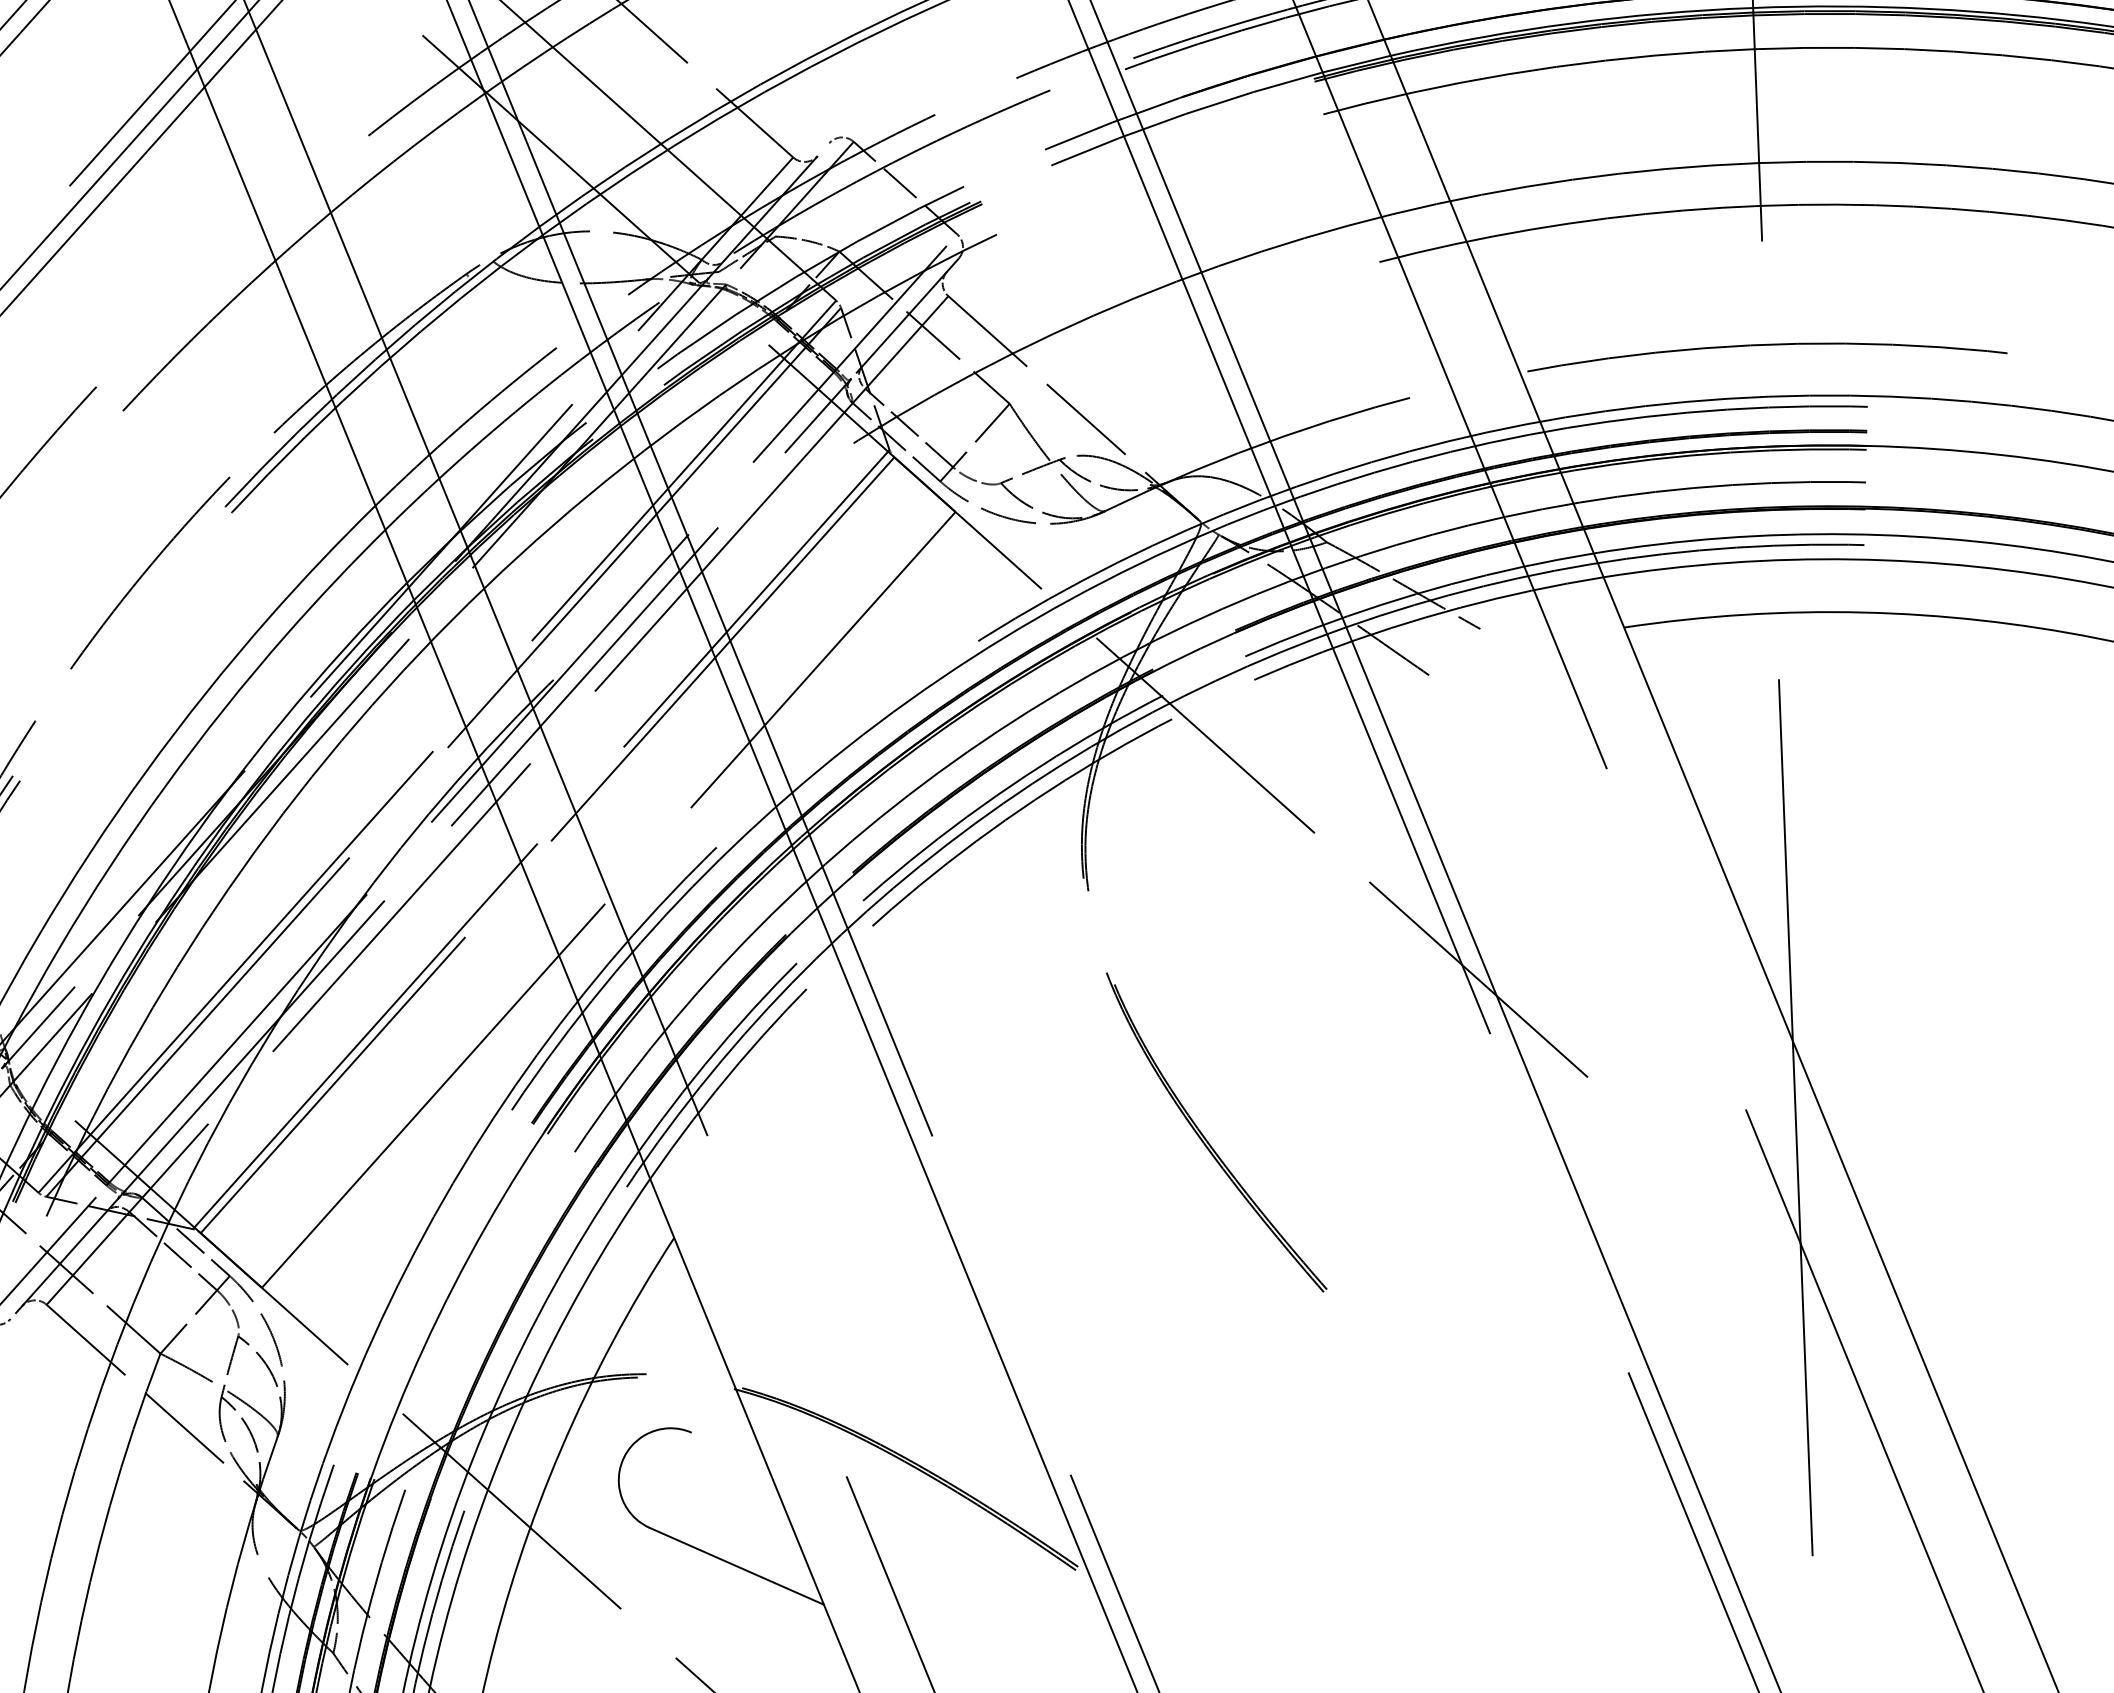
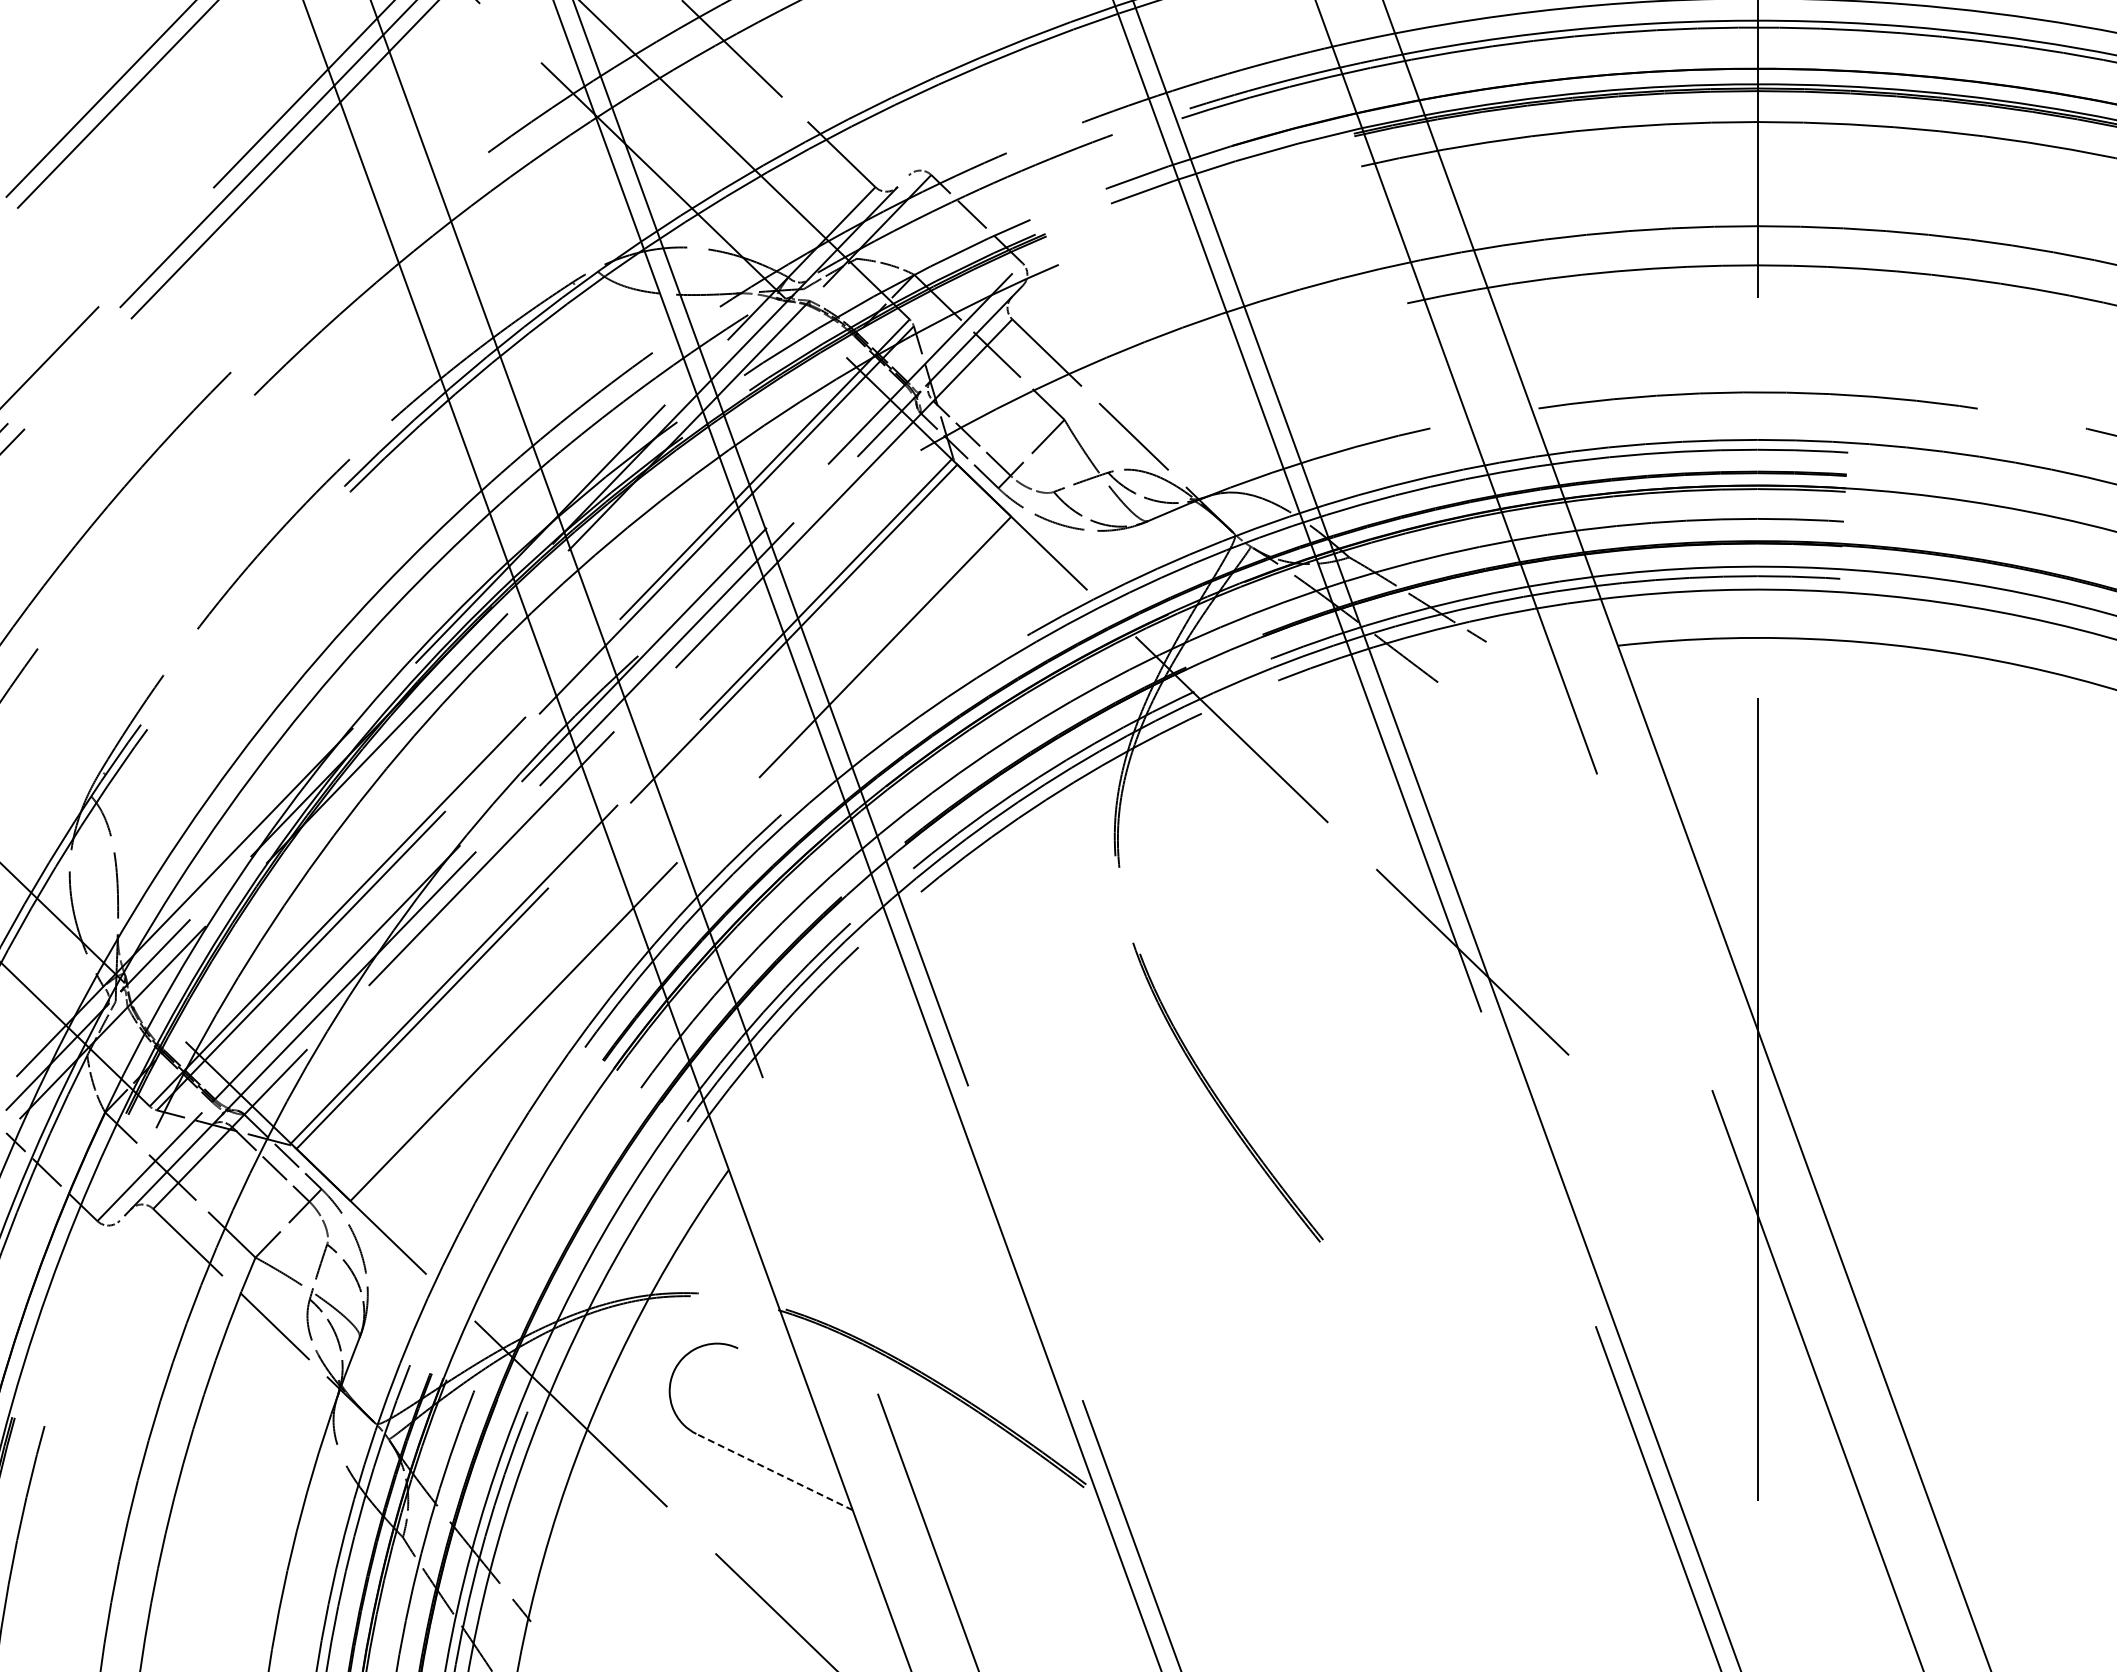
line: (736, 1566) -> (774, 1472), solid -> dashed

